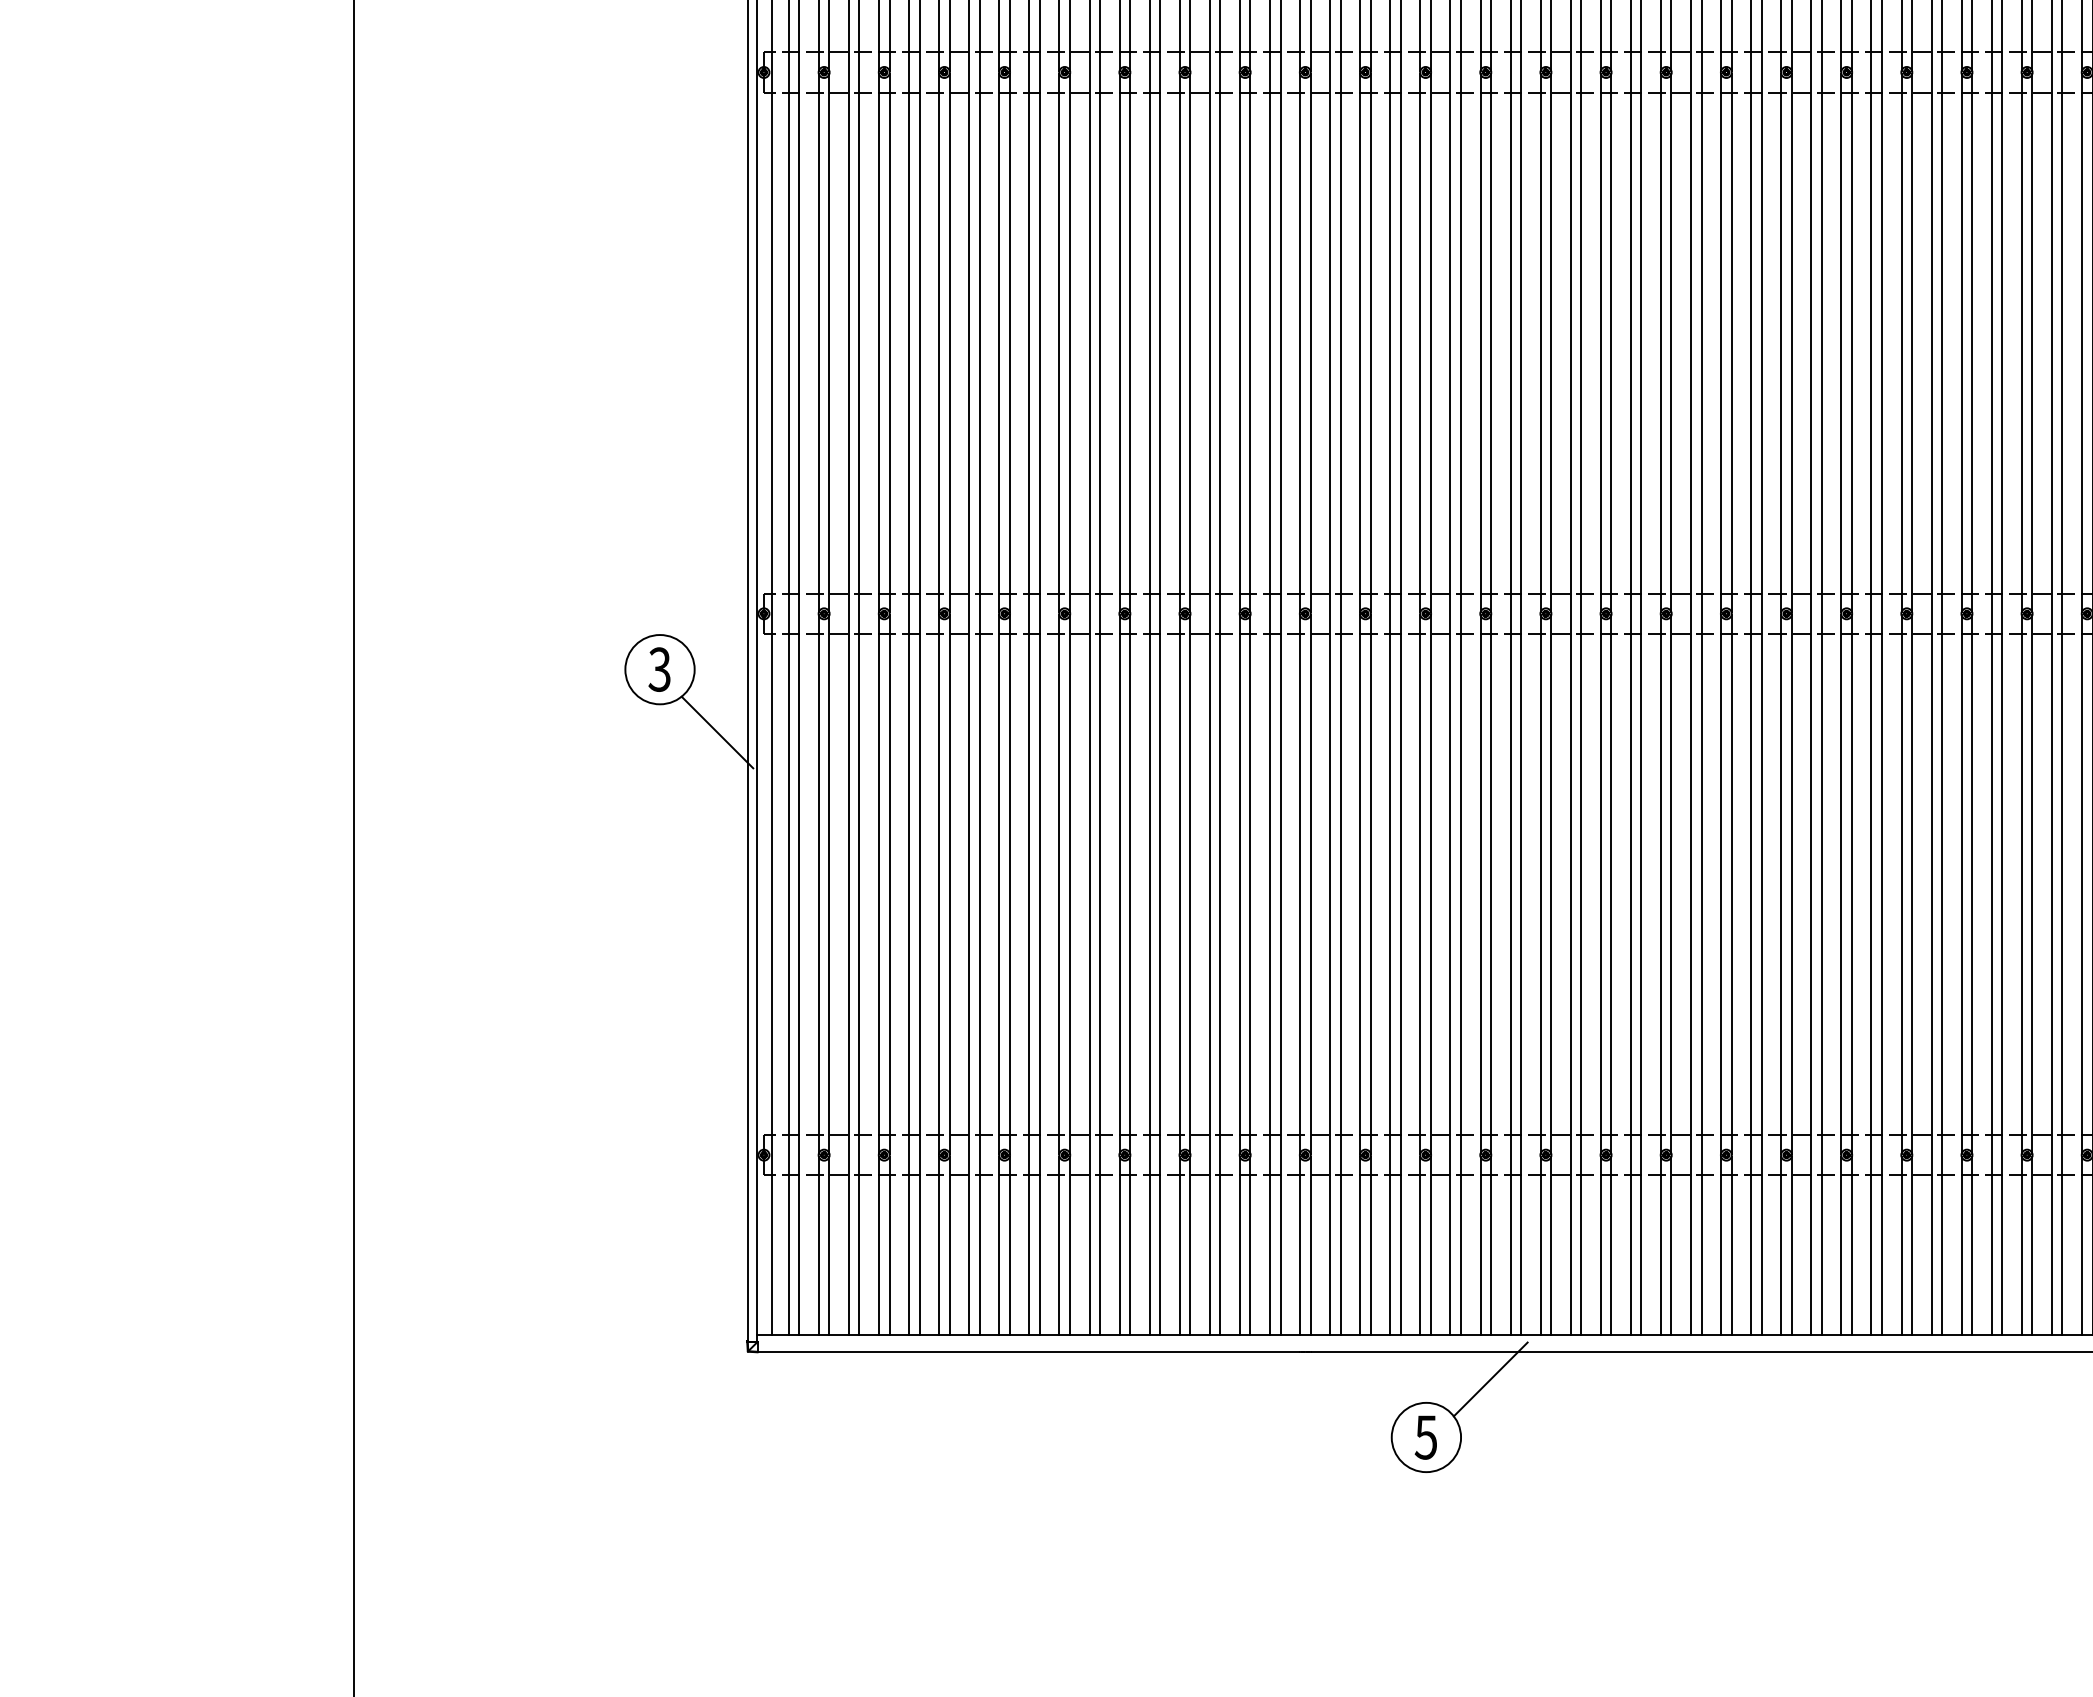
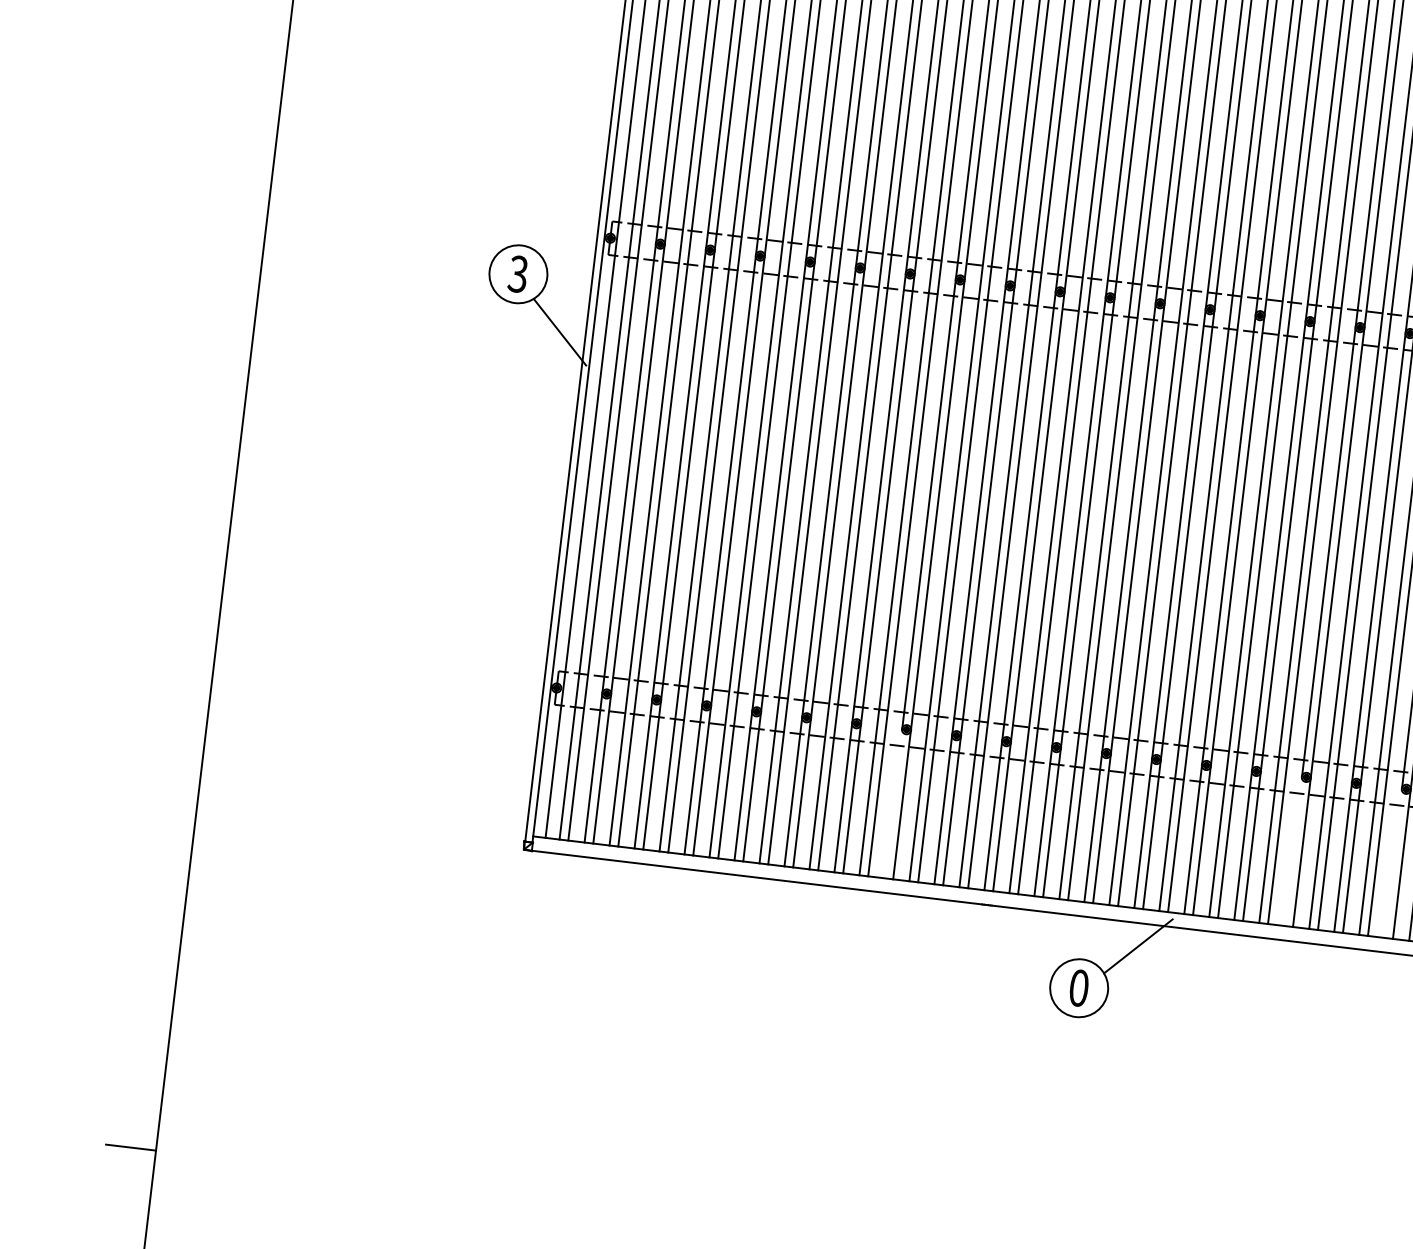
line: (1179, 1245) -> (893, 804), removed
line: (1660, 1245) -> (1292, 851), removed
line: (1781, 1245) -> (1393, 863), removed
text: (1425, 1437) -> (1078, 988), 5 -> 0

